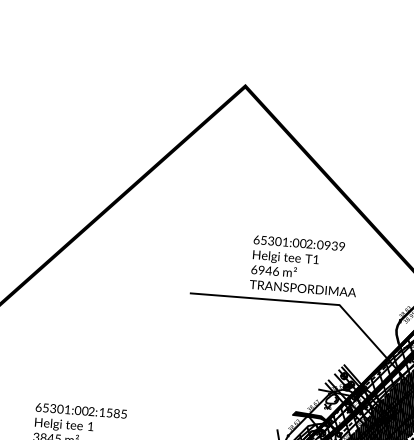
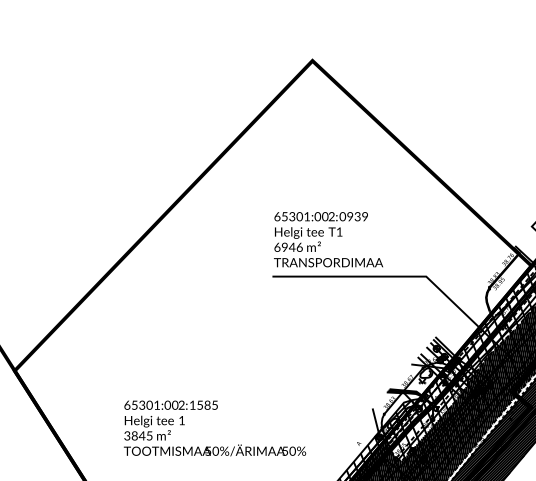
text: (304, 266) -> (328, 239), moved

